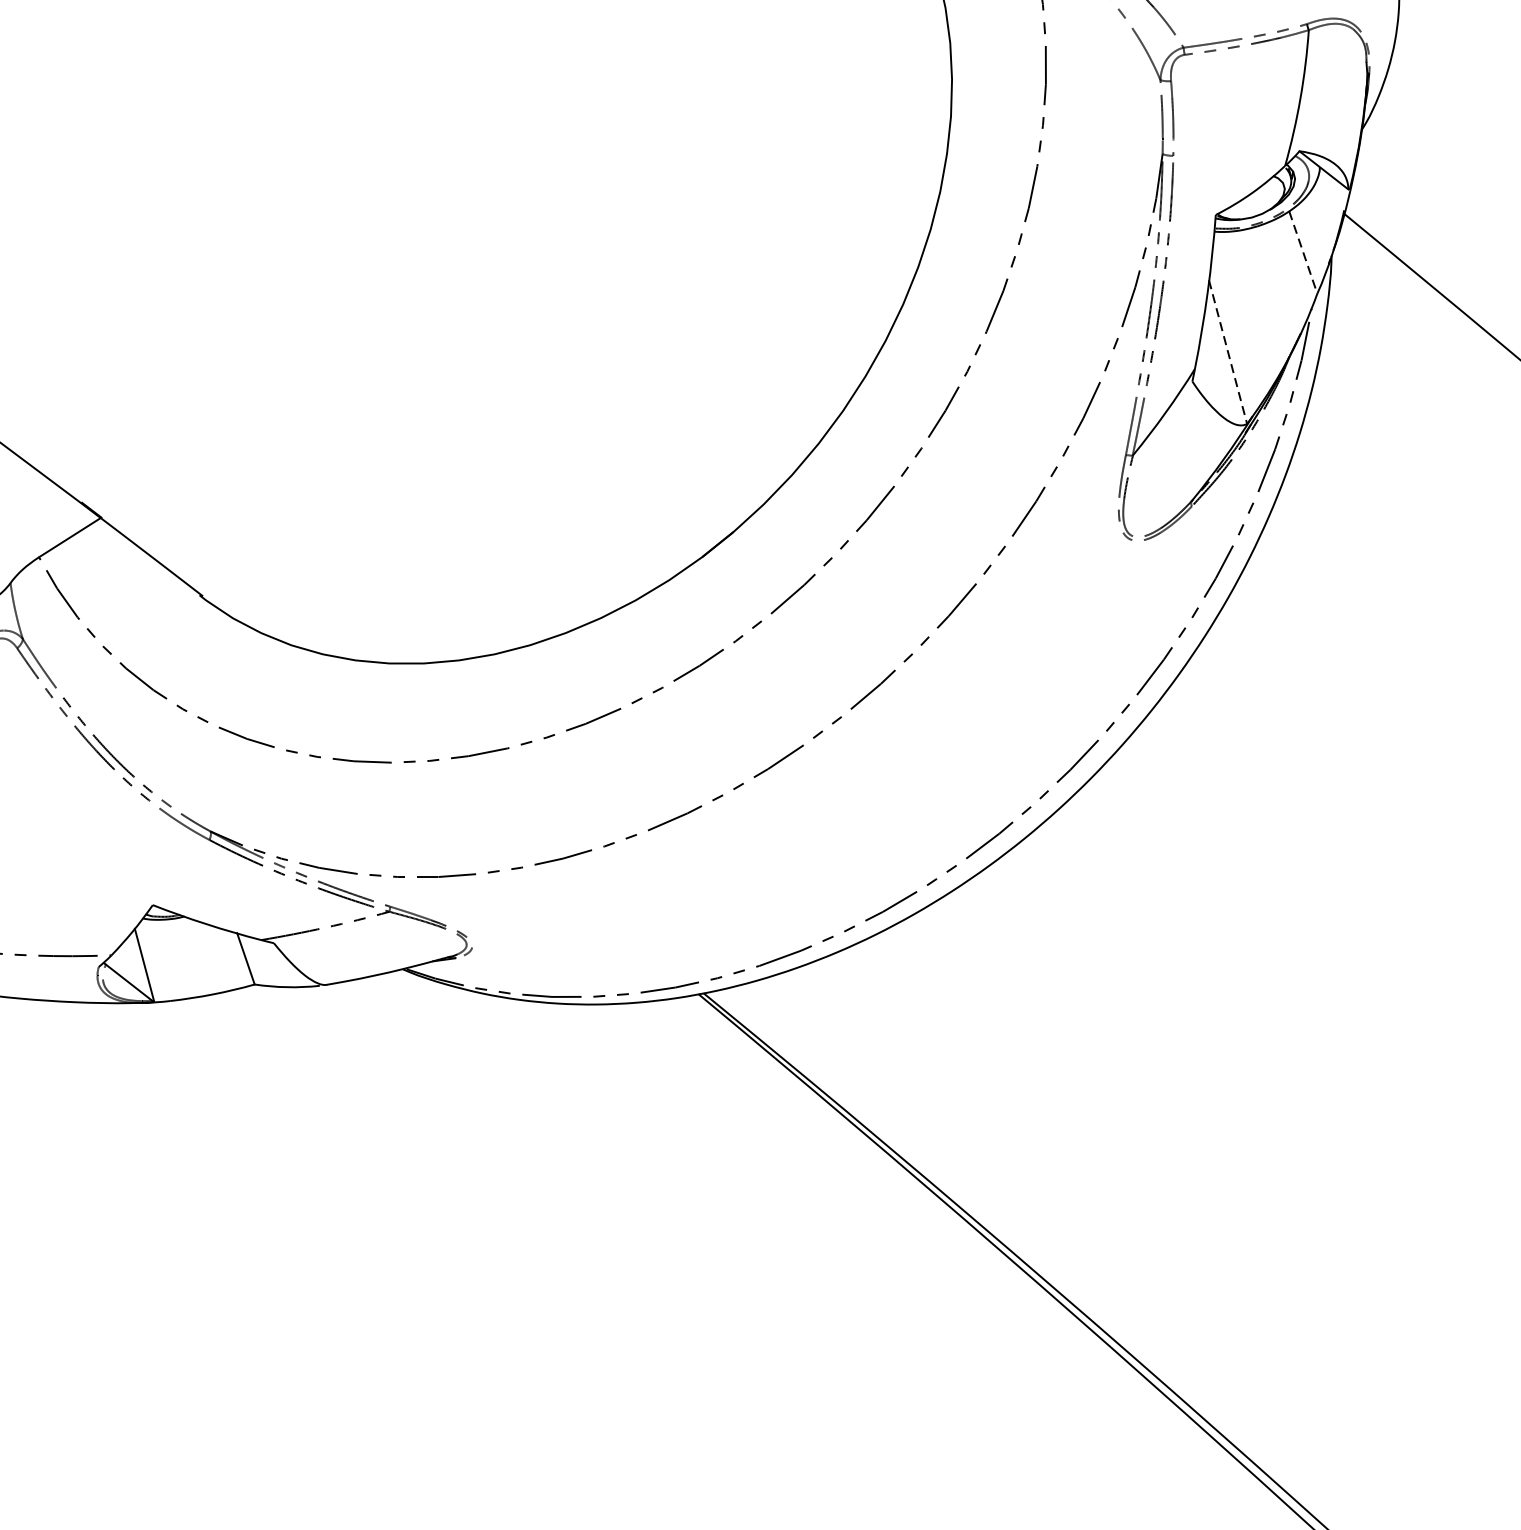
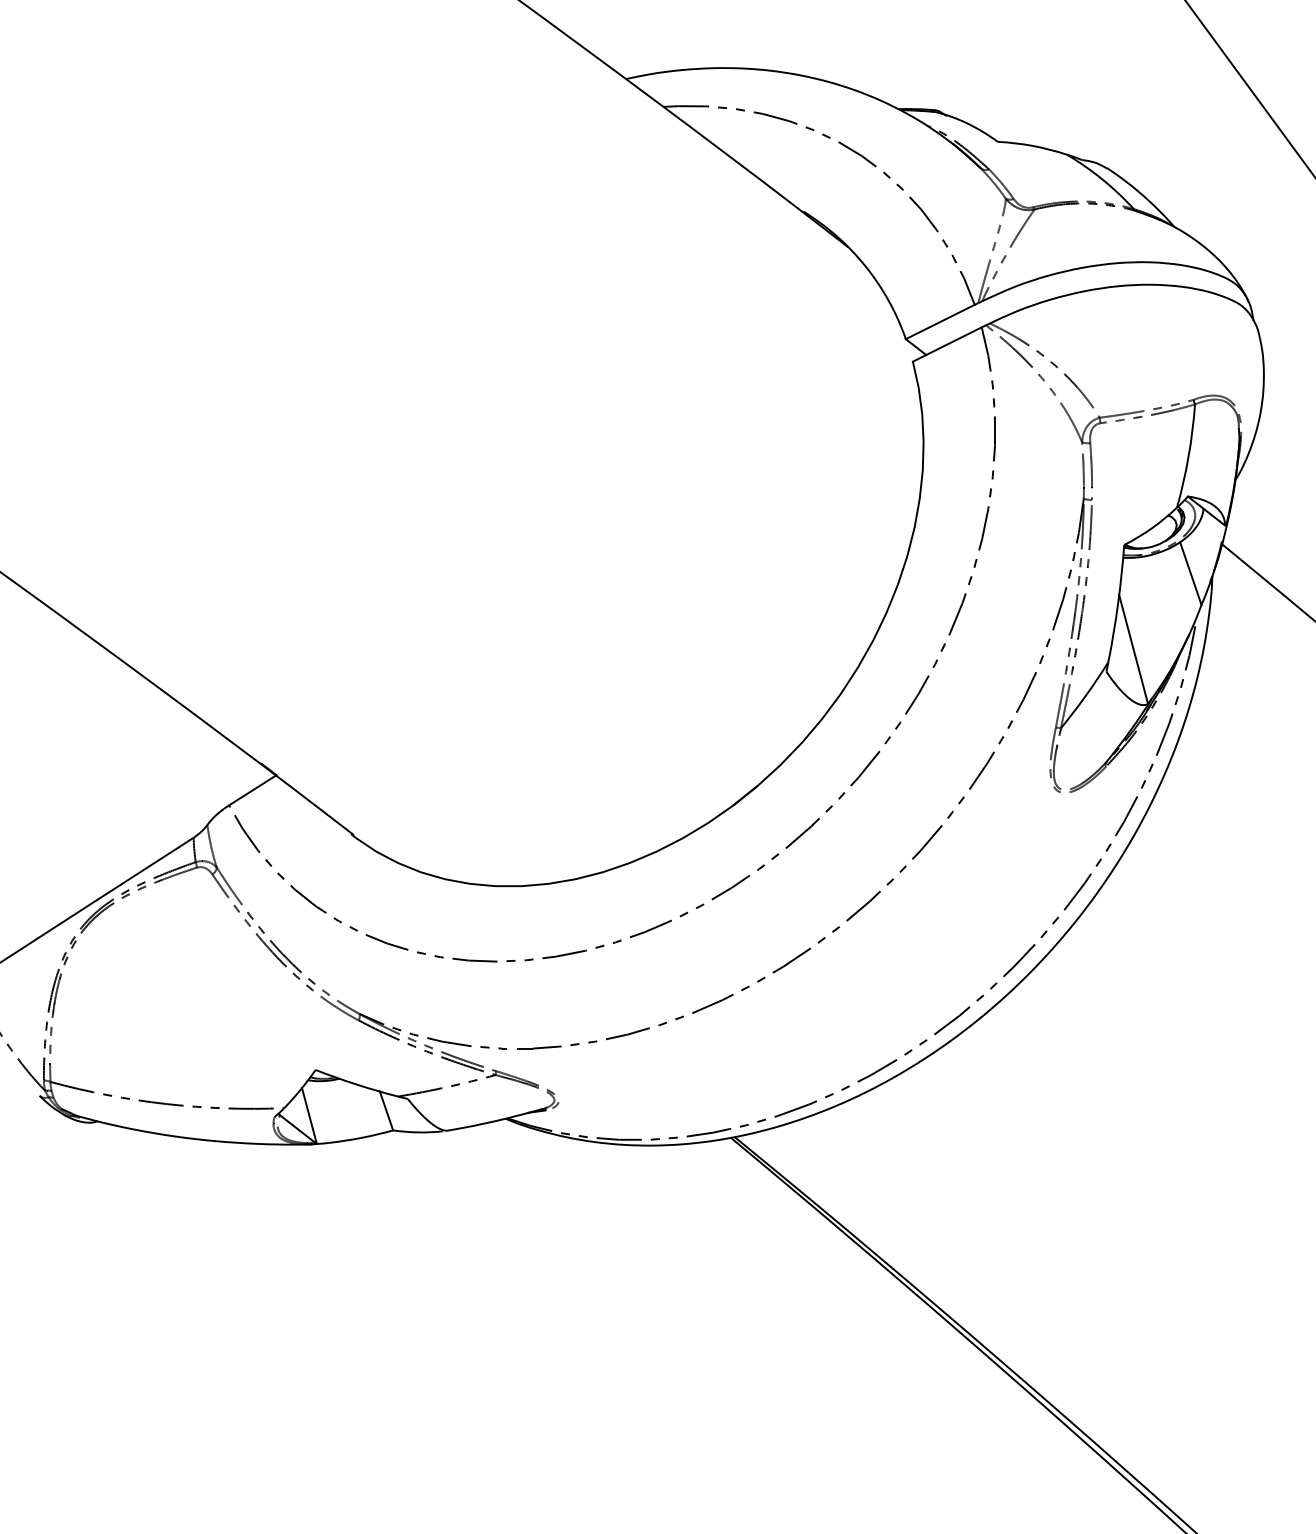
line: (1302, 253) -> (1190, 574), dashed -> solid
line: (1227, 352) -> (1133, 649), dashed -> solid

